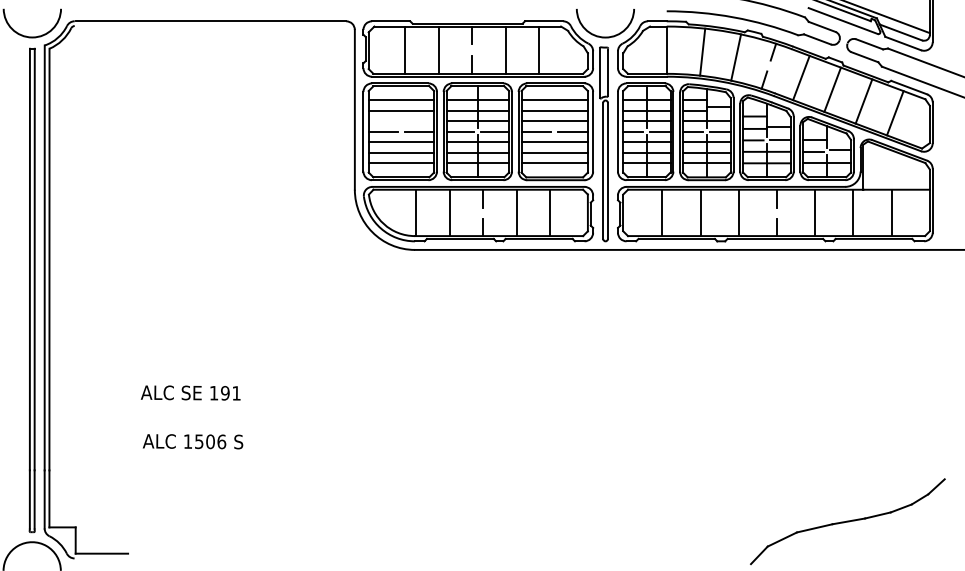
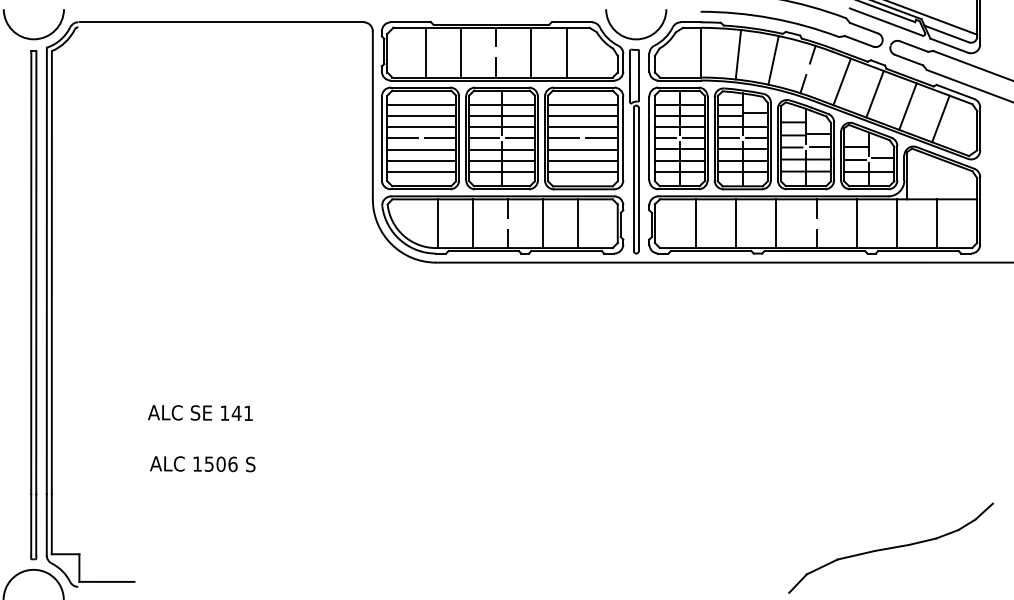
line: (401, 121) -> (421, 127), added
text: (224, 393) -> (235, 413), 191 -> 141

